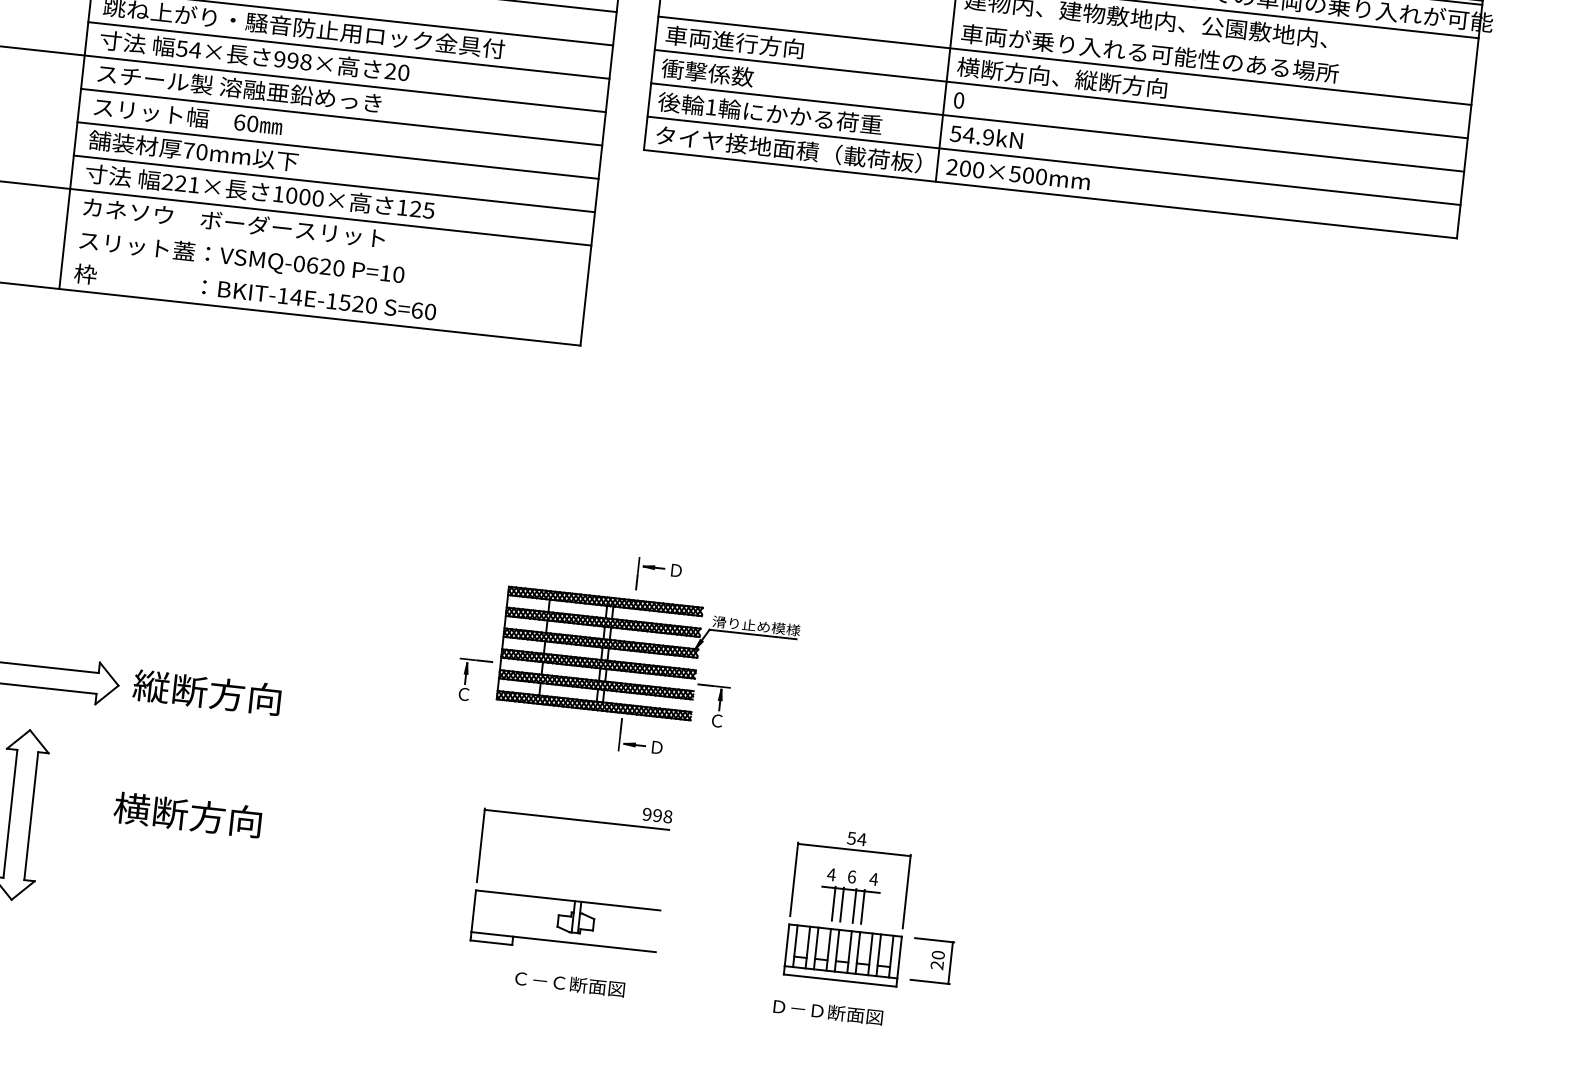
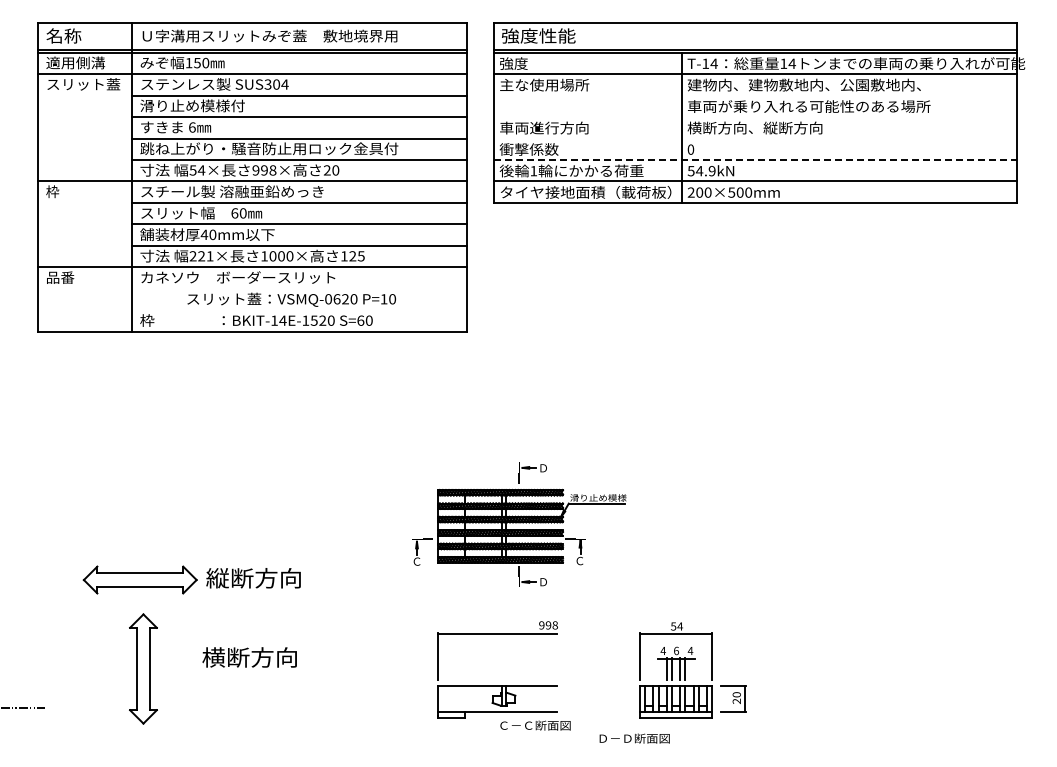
line: (1064, 61) -> (755, 117), removed
line: (1061, 94) -> (755, 138), removed
line: (1057, 128) -> (755, 160), solid -> dashed
text: (189, 150) -> (204, 234), 70mm -> 40mm
text: (241, 258) -> (291, 299), moved
text: (570, 983) -> (535, 725), moved
text: (827, 1011) -> (634, 738), moved

